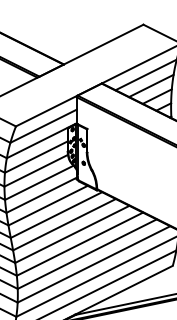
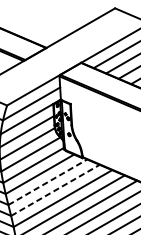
line: (56, 214) -> (47, 181), solid -> dashed
line: (64, 224) -> (55, 190), solid -> dashed

